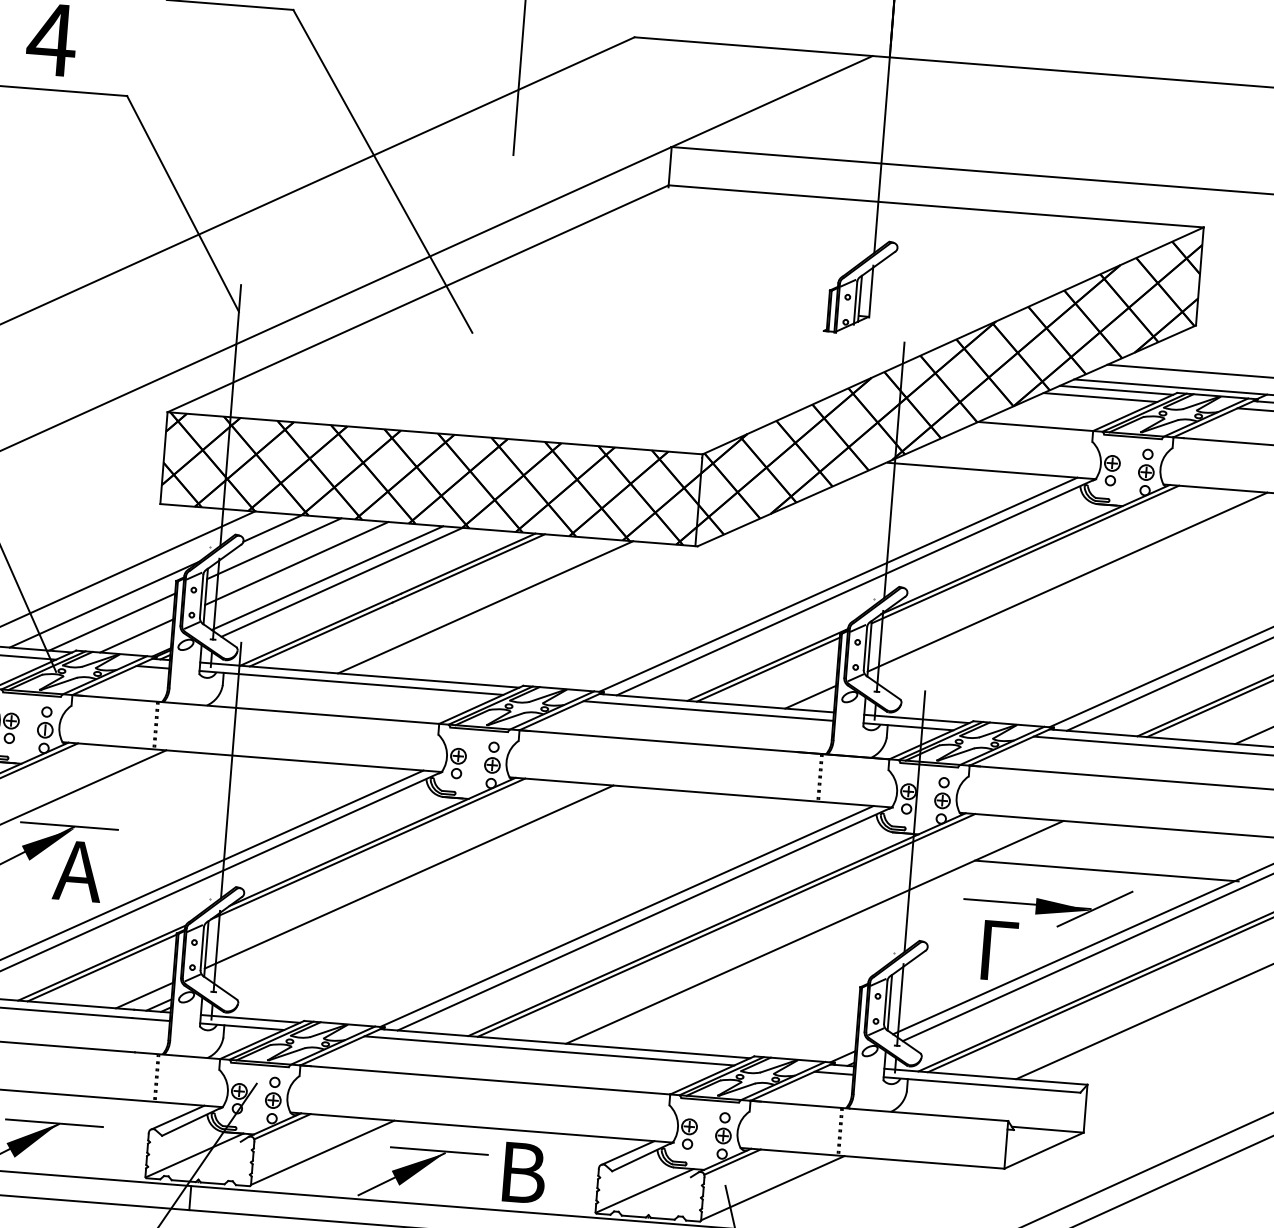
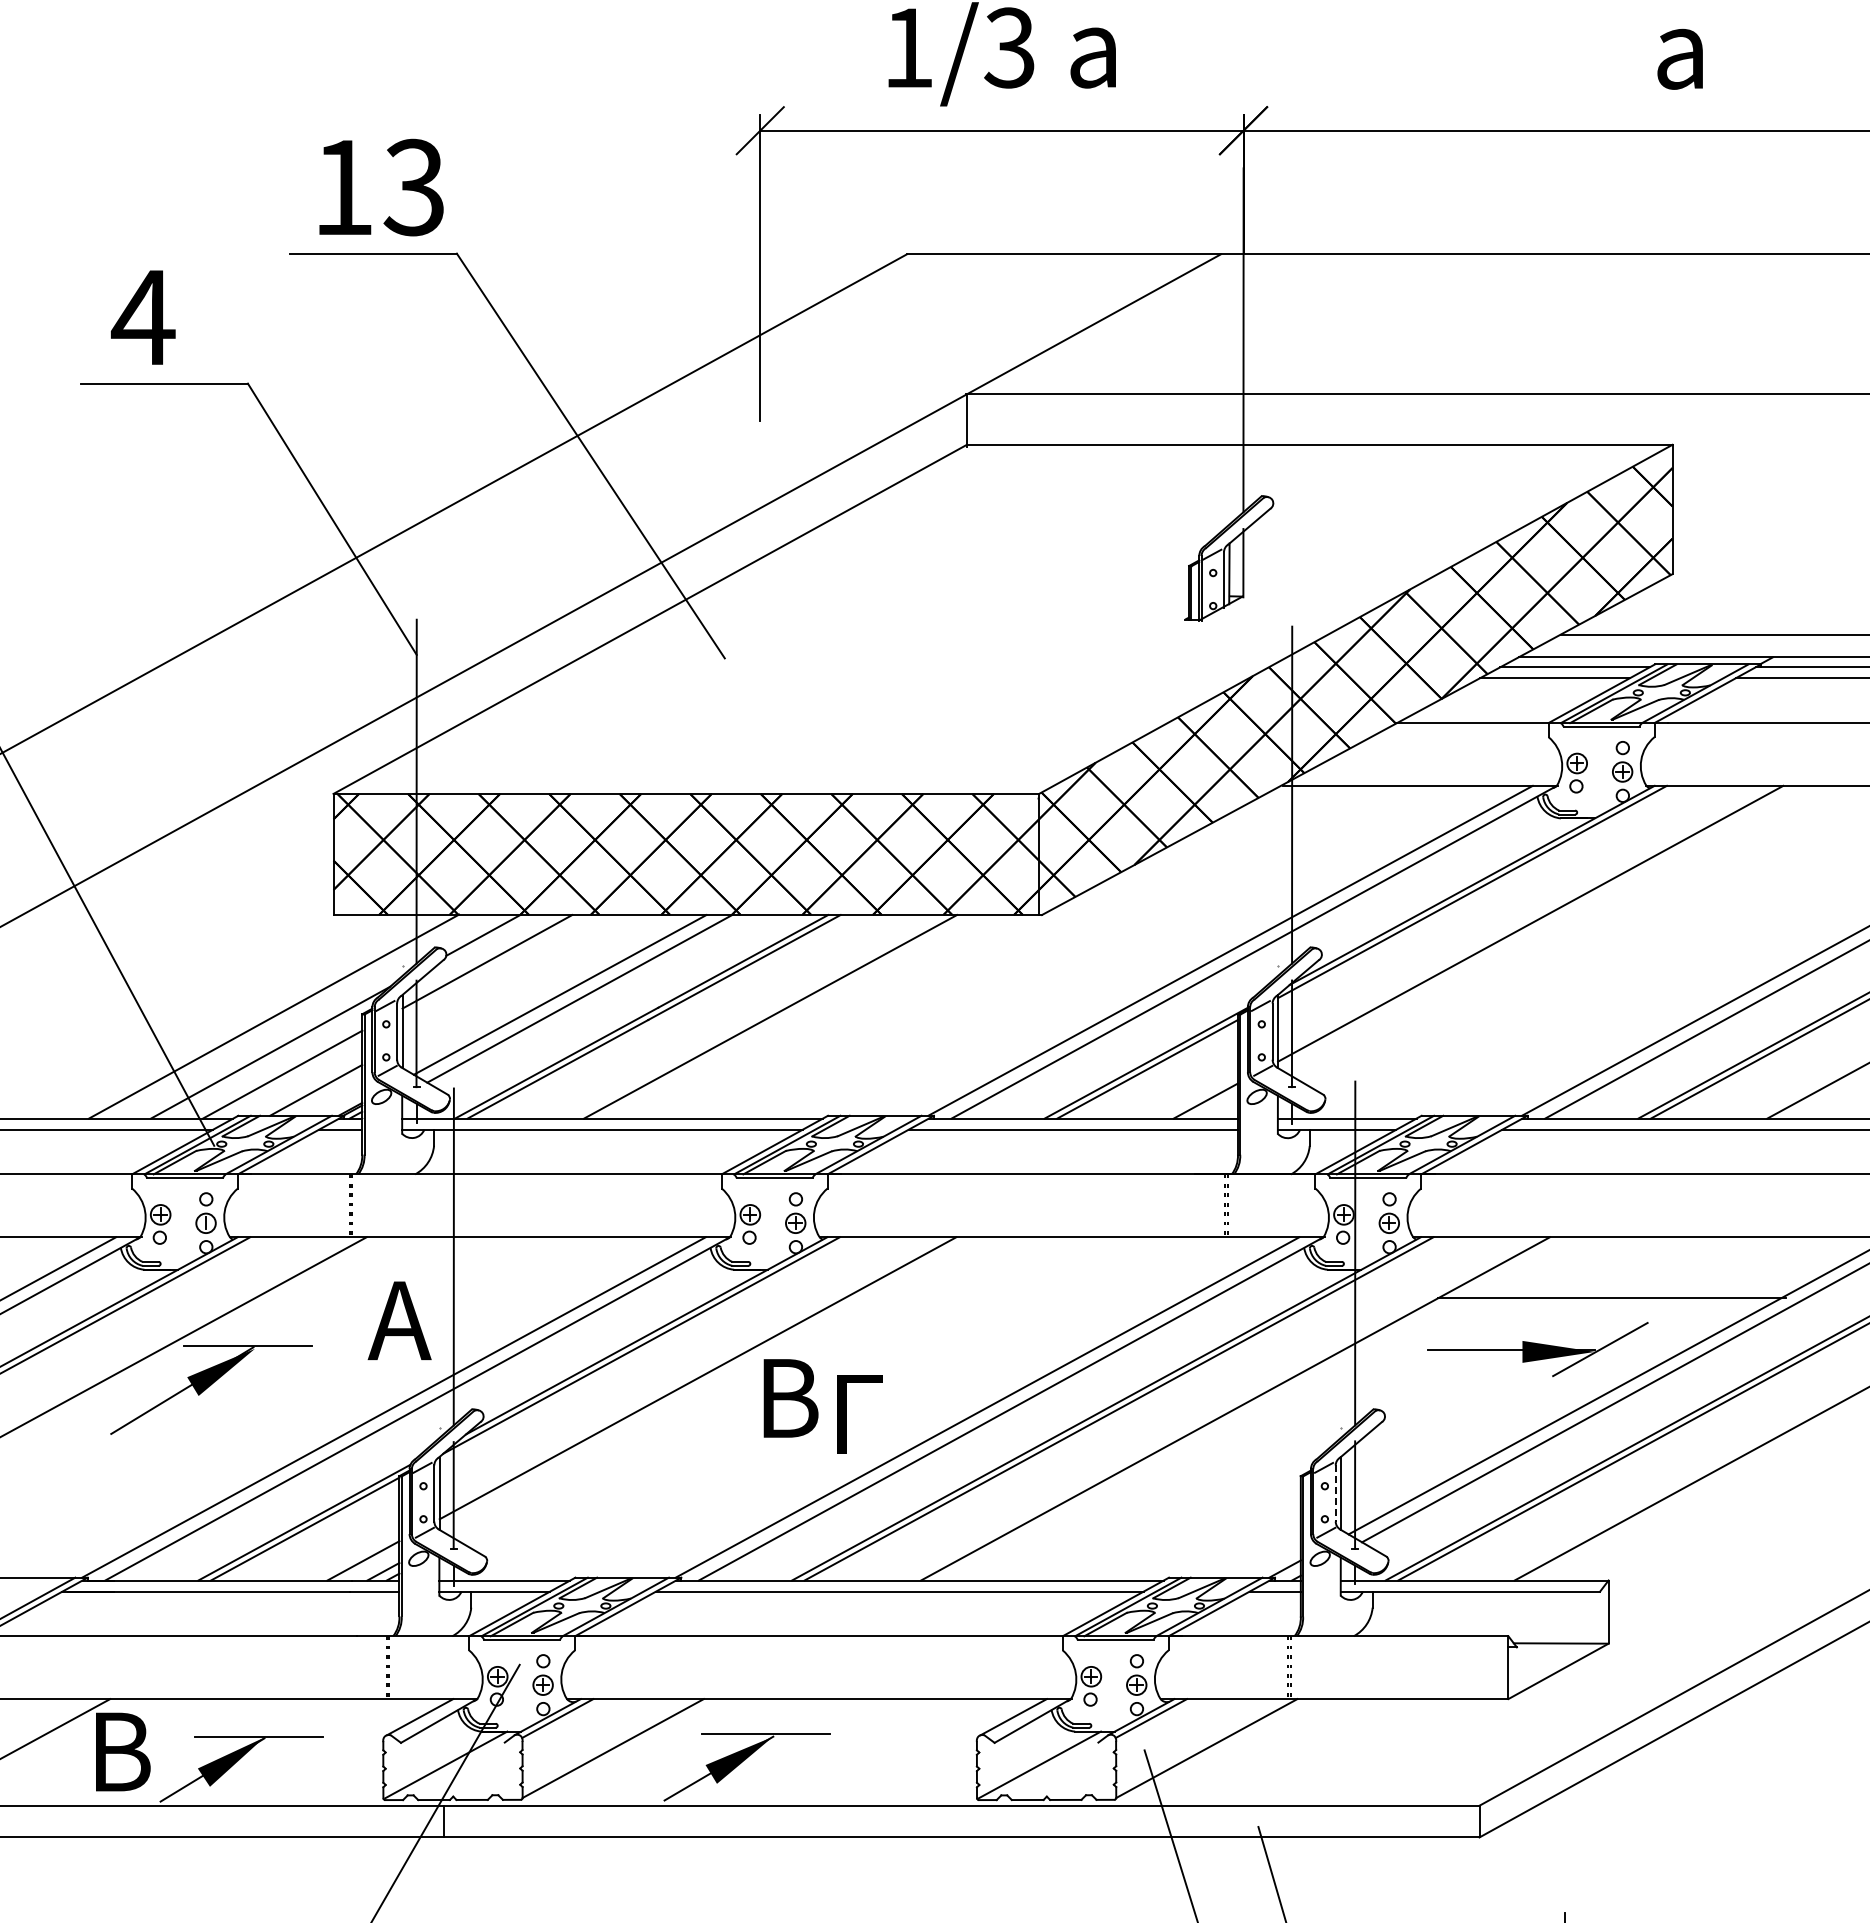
line: (296, 563) -> (518, 978), removed
text: (78, 871) -> (399, 1320), moved
text: (999, 951) -> (859, 1414), moved
line: (885, 1003) -> (1335, 1494), solid -> dashed
text: (524, 1173) -> (790, 1398), moved

